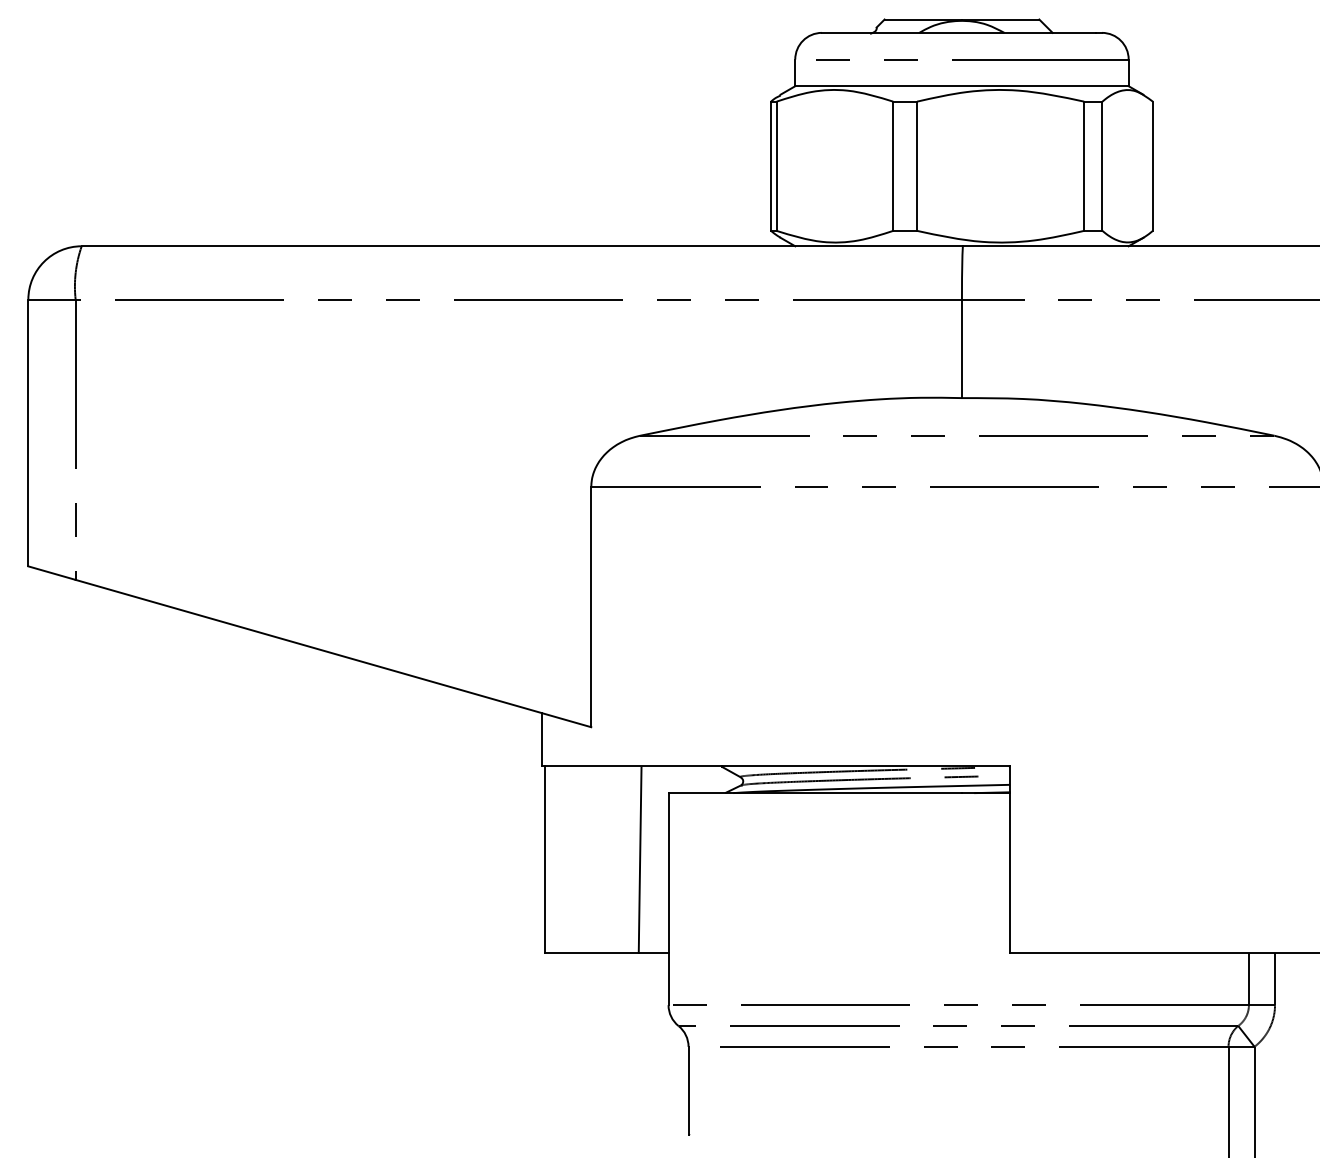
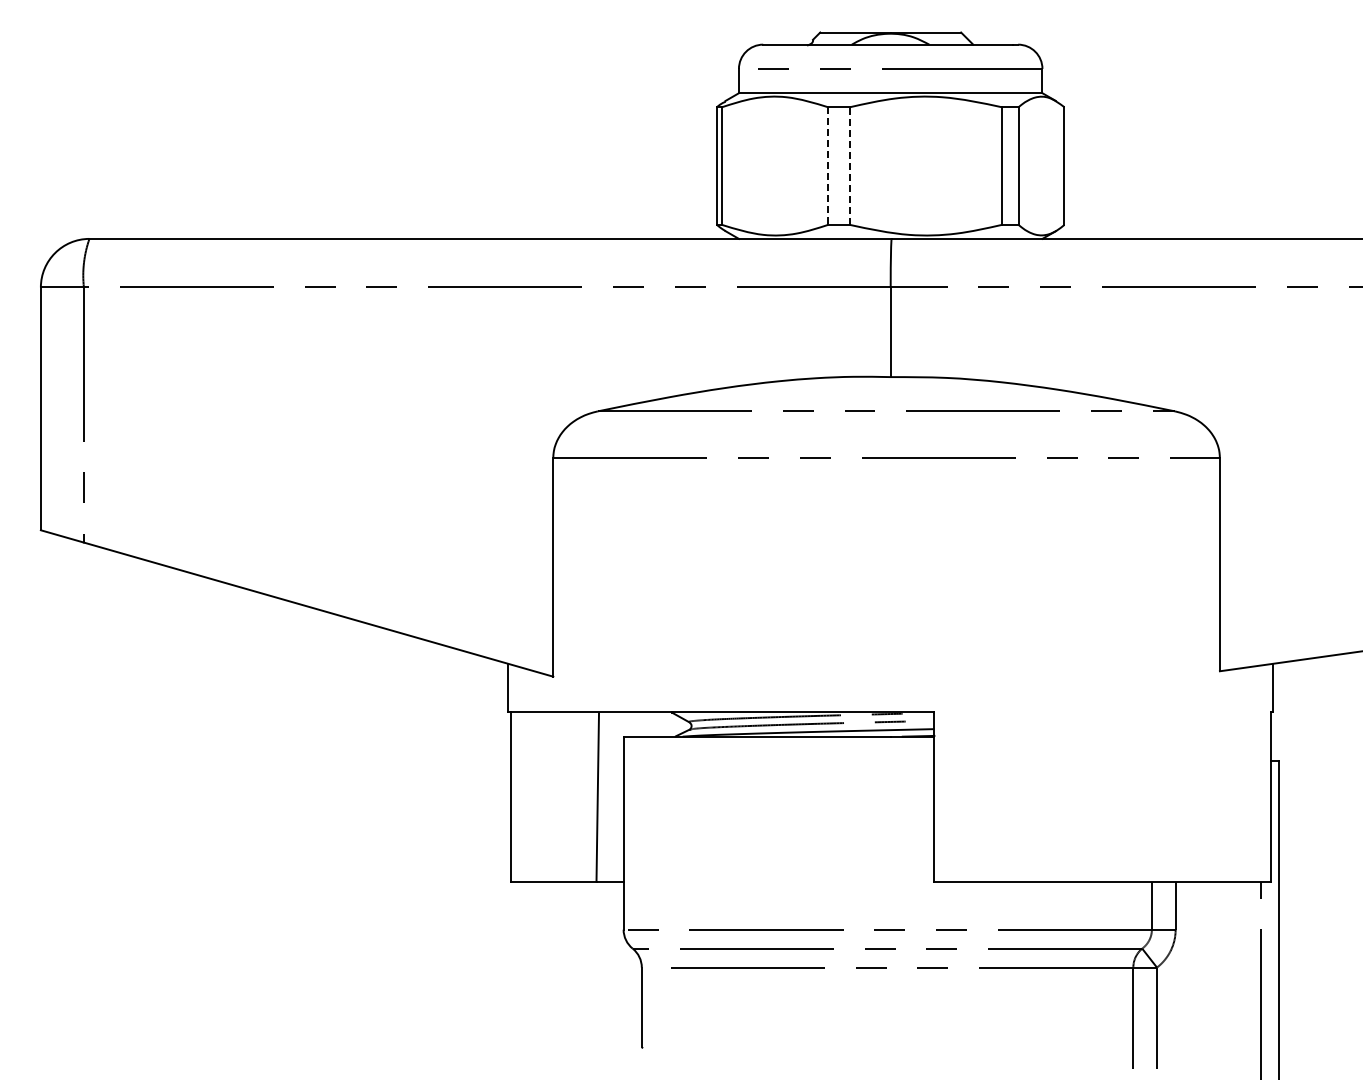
line: (893, 166) -> (828, 166), solid -> dashed
line: (916, 166) -> (849, 166), solid -> dashed

